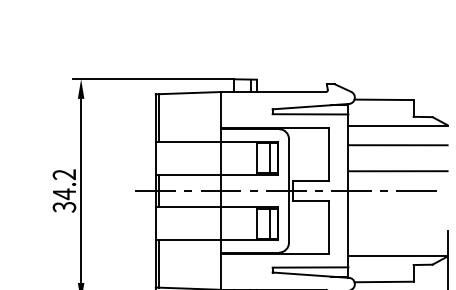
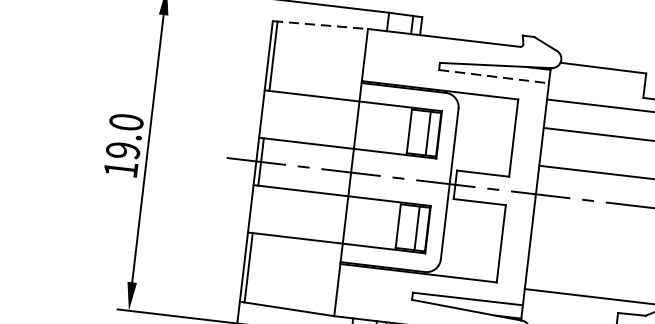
line: (188, 93) -> (320, 25), solid -> dashed
line: (310, 114) -> (493, 76), solid -> dashed
text: (64, 190) -> (123, 145), 34.2 -> 19.0

